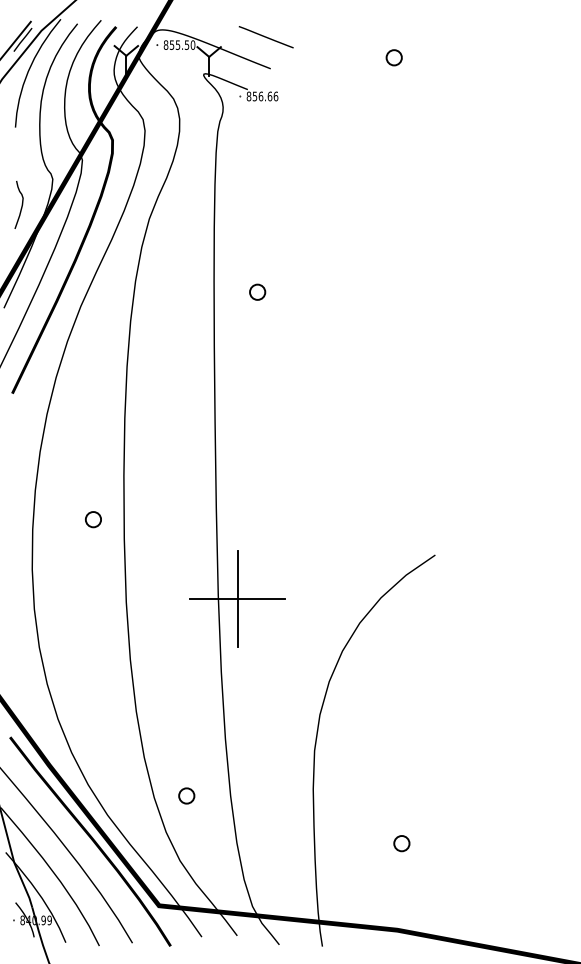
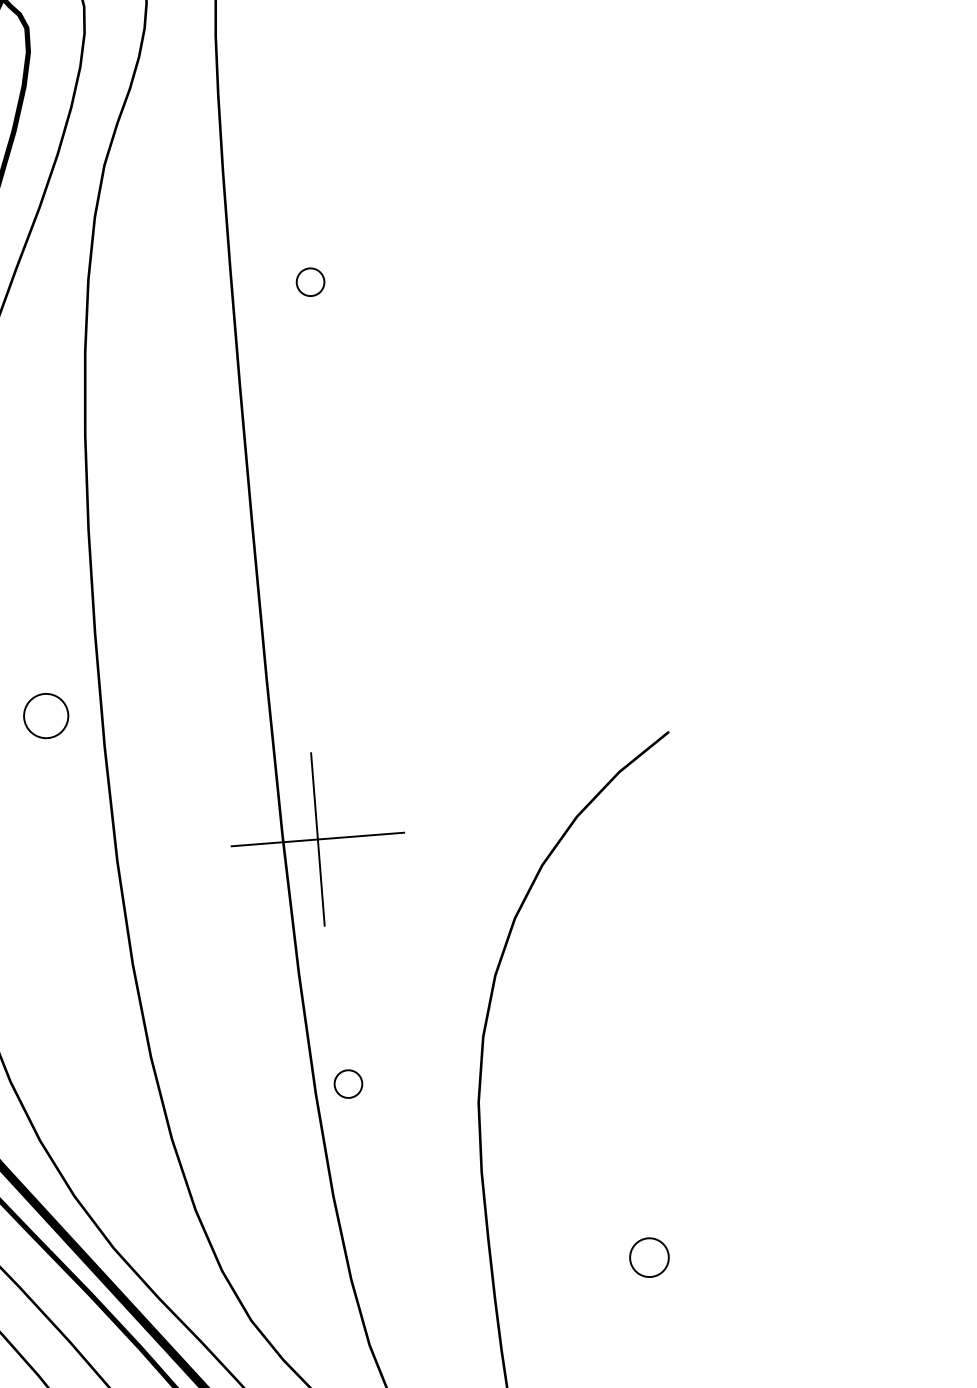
part: (93, 519) -> (46, 716), size x1.6
part: (186, 795) -> (347, 1083), moved
part: (401, 843) -> (648, 1257), size x1.4

